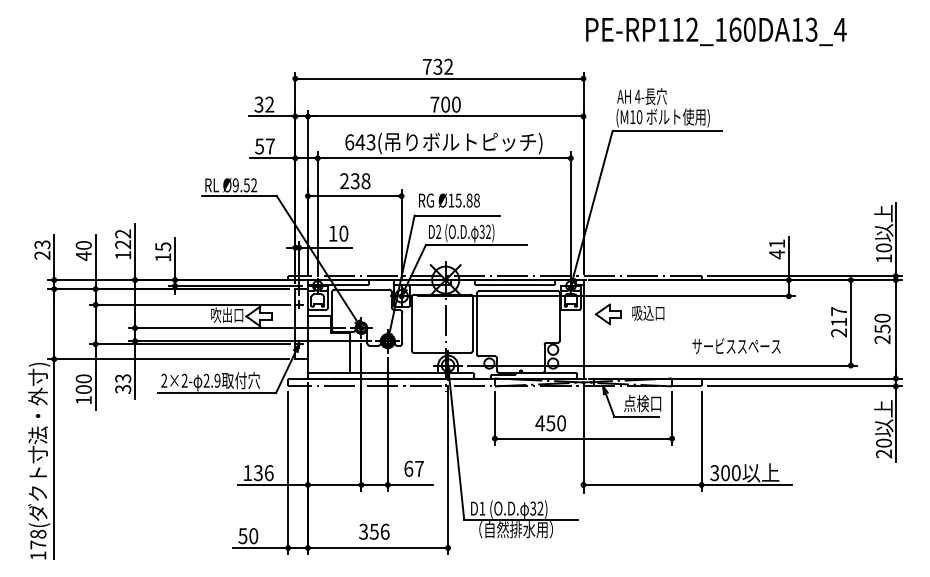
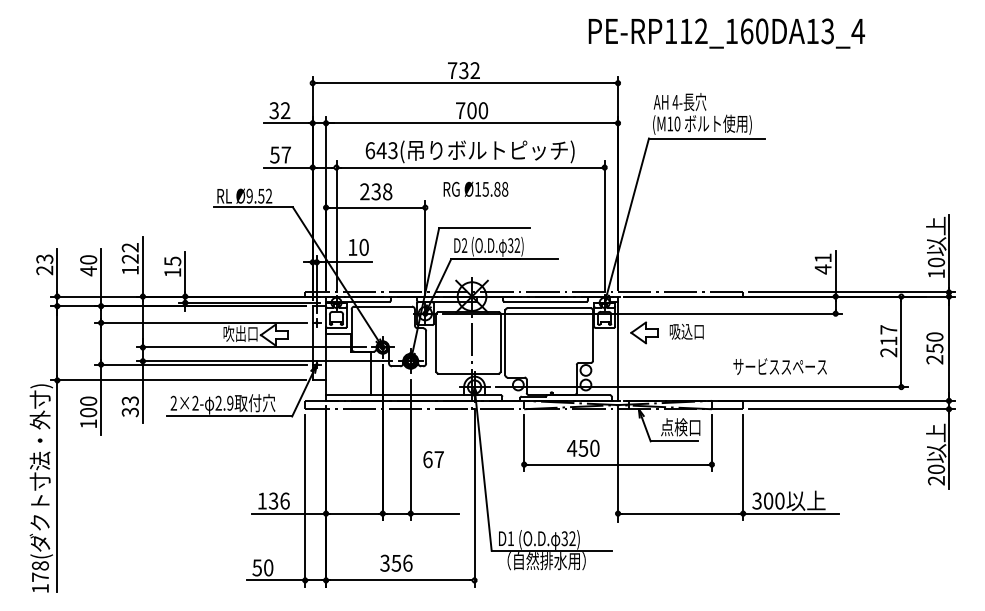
text: (716, 31) -> (726, 33), moved
text: (448, 199) -> (475, 188), moved
text: (414, 468) -> (433, 459), moved

